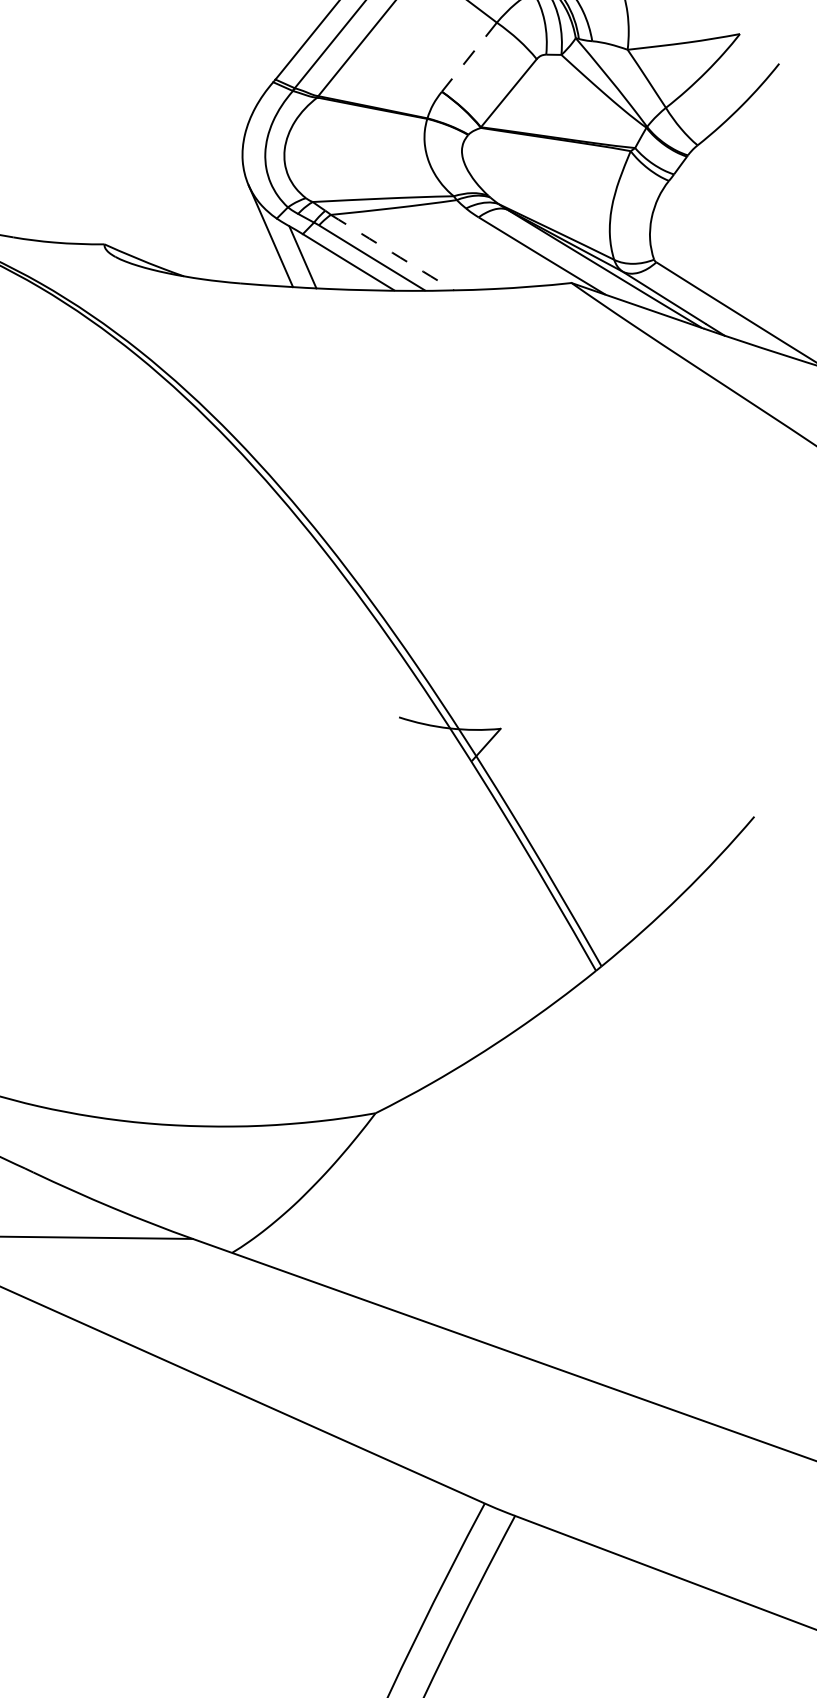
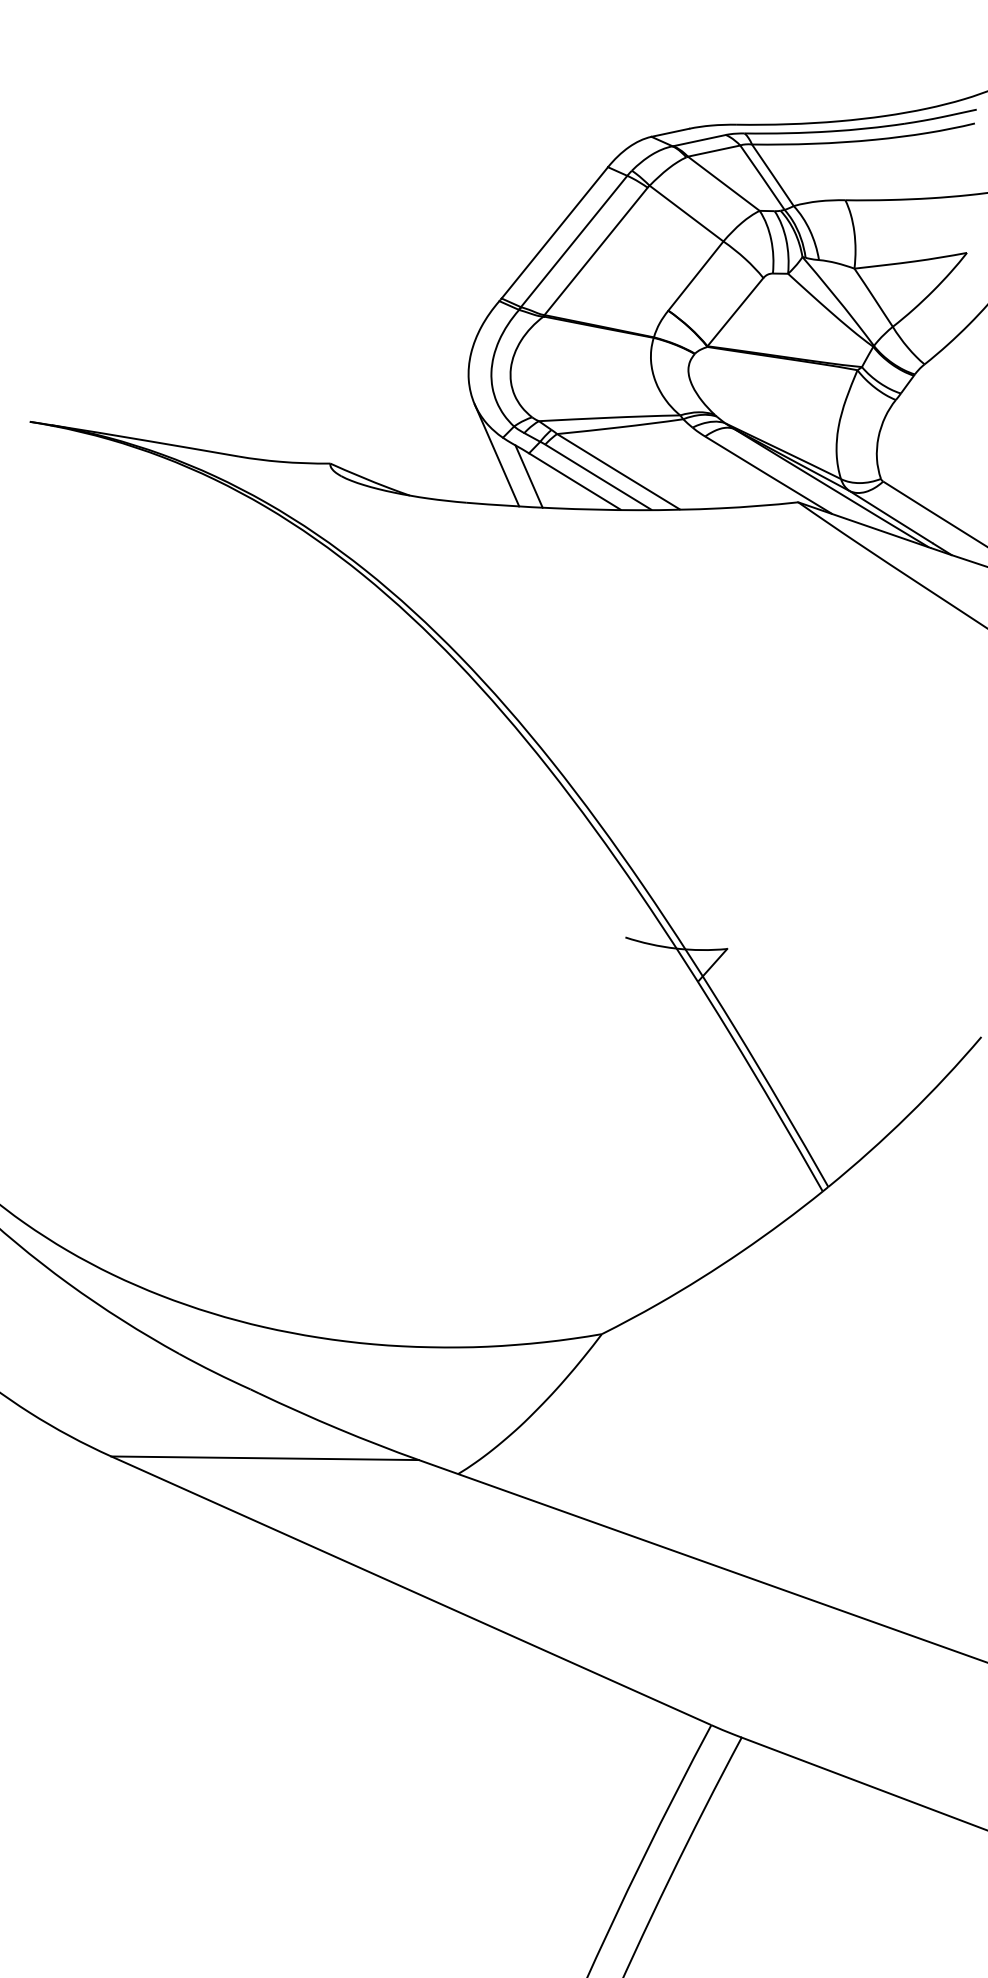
line: (468, 57) -> (695, 276), dashed -> solid
arc: (392, 253) -> (618, 472), dashed -> solid

